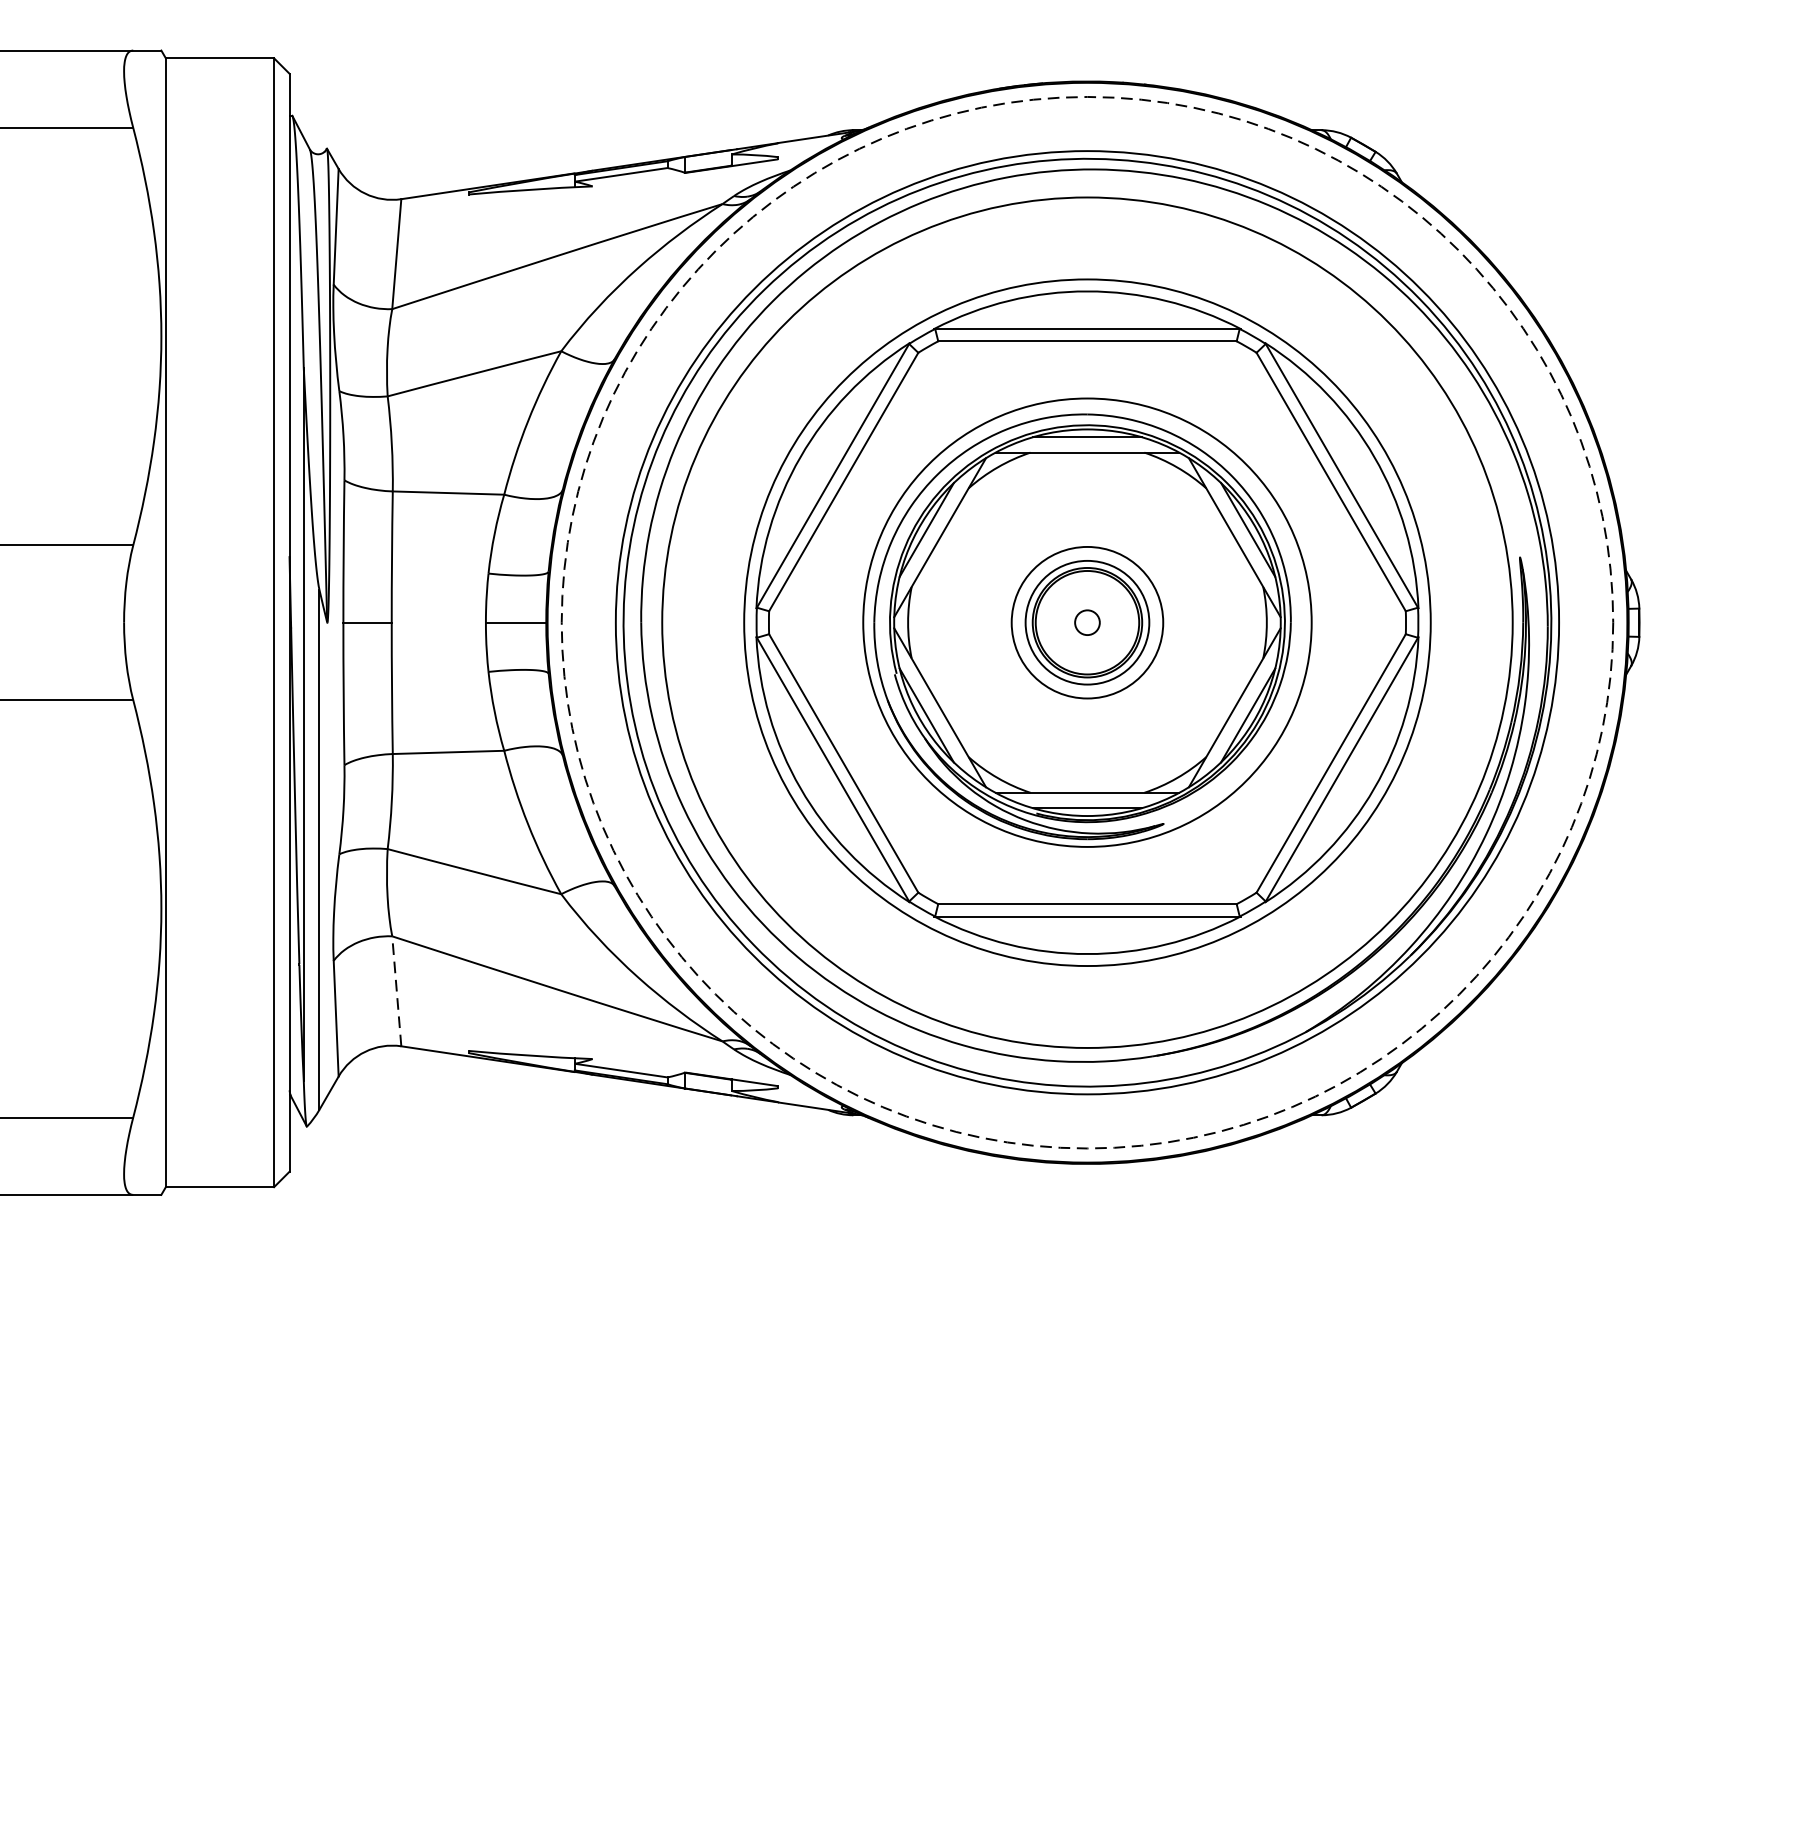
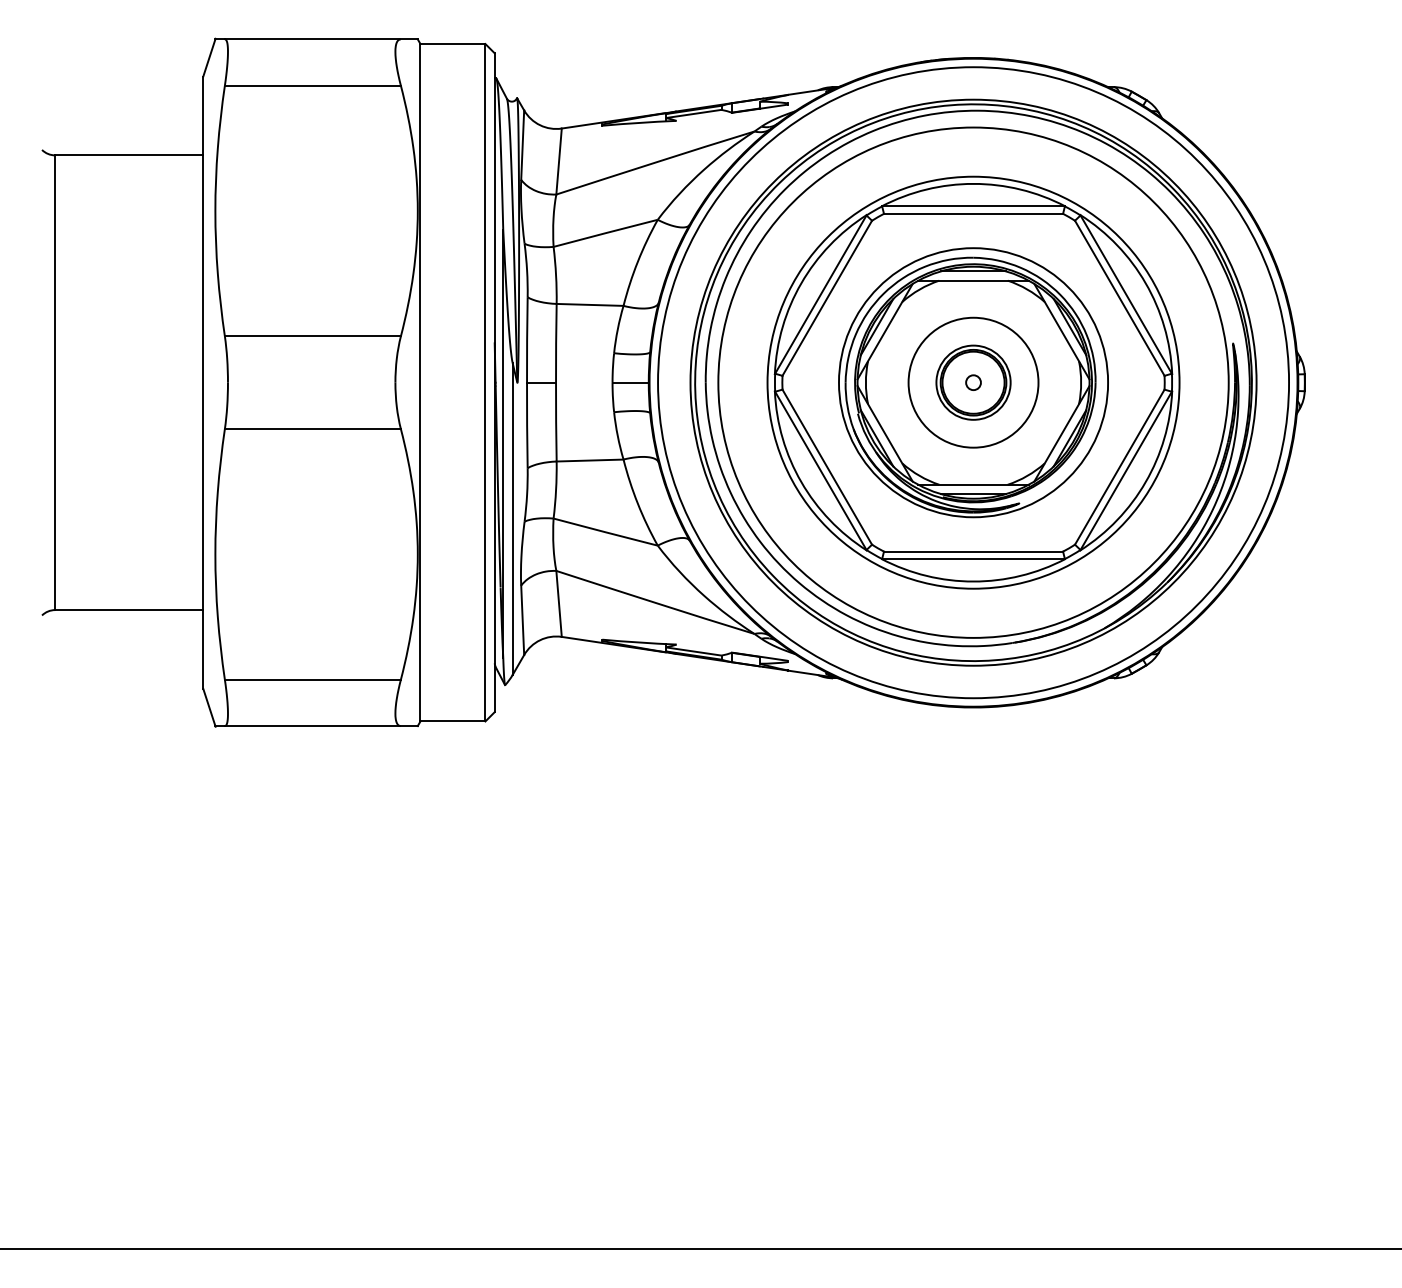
circle: (1087, 622) -> (973, 382), dashed -> solid
circle: (1087, 622) -> (973, 382), size x1.43
line: (397, 990) -> (559, 603), dashed -> solid

